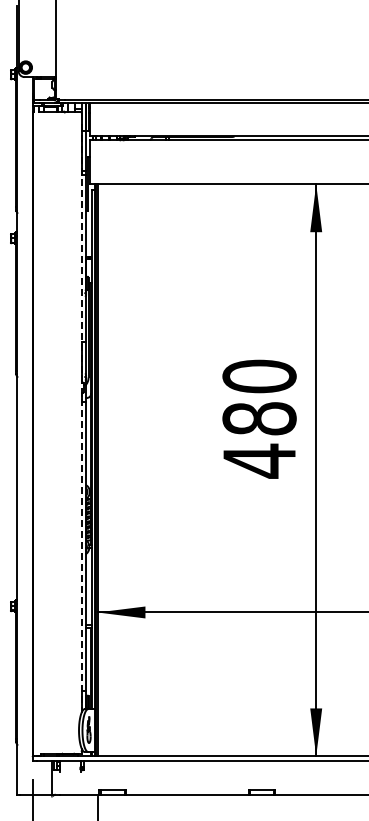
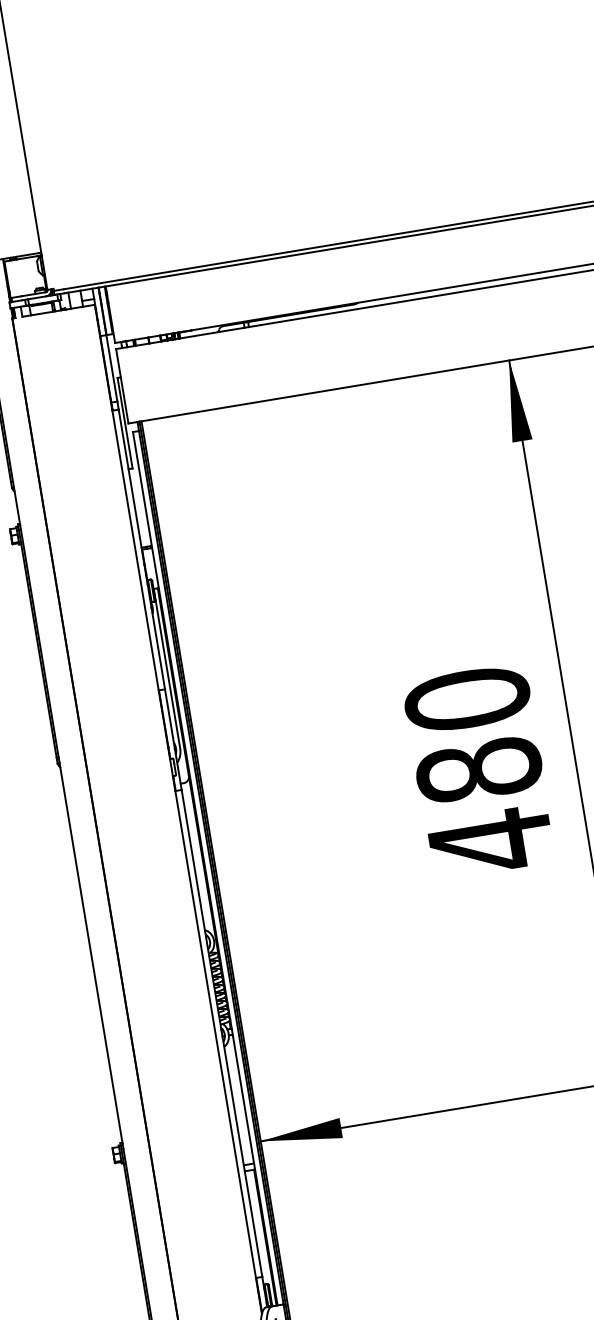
line: (81, 412) -> (178, 809), dashed -> solid

